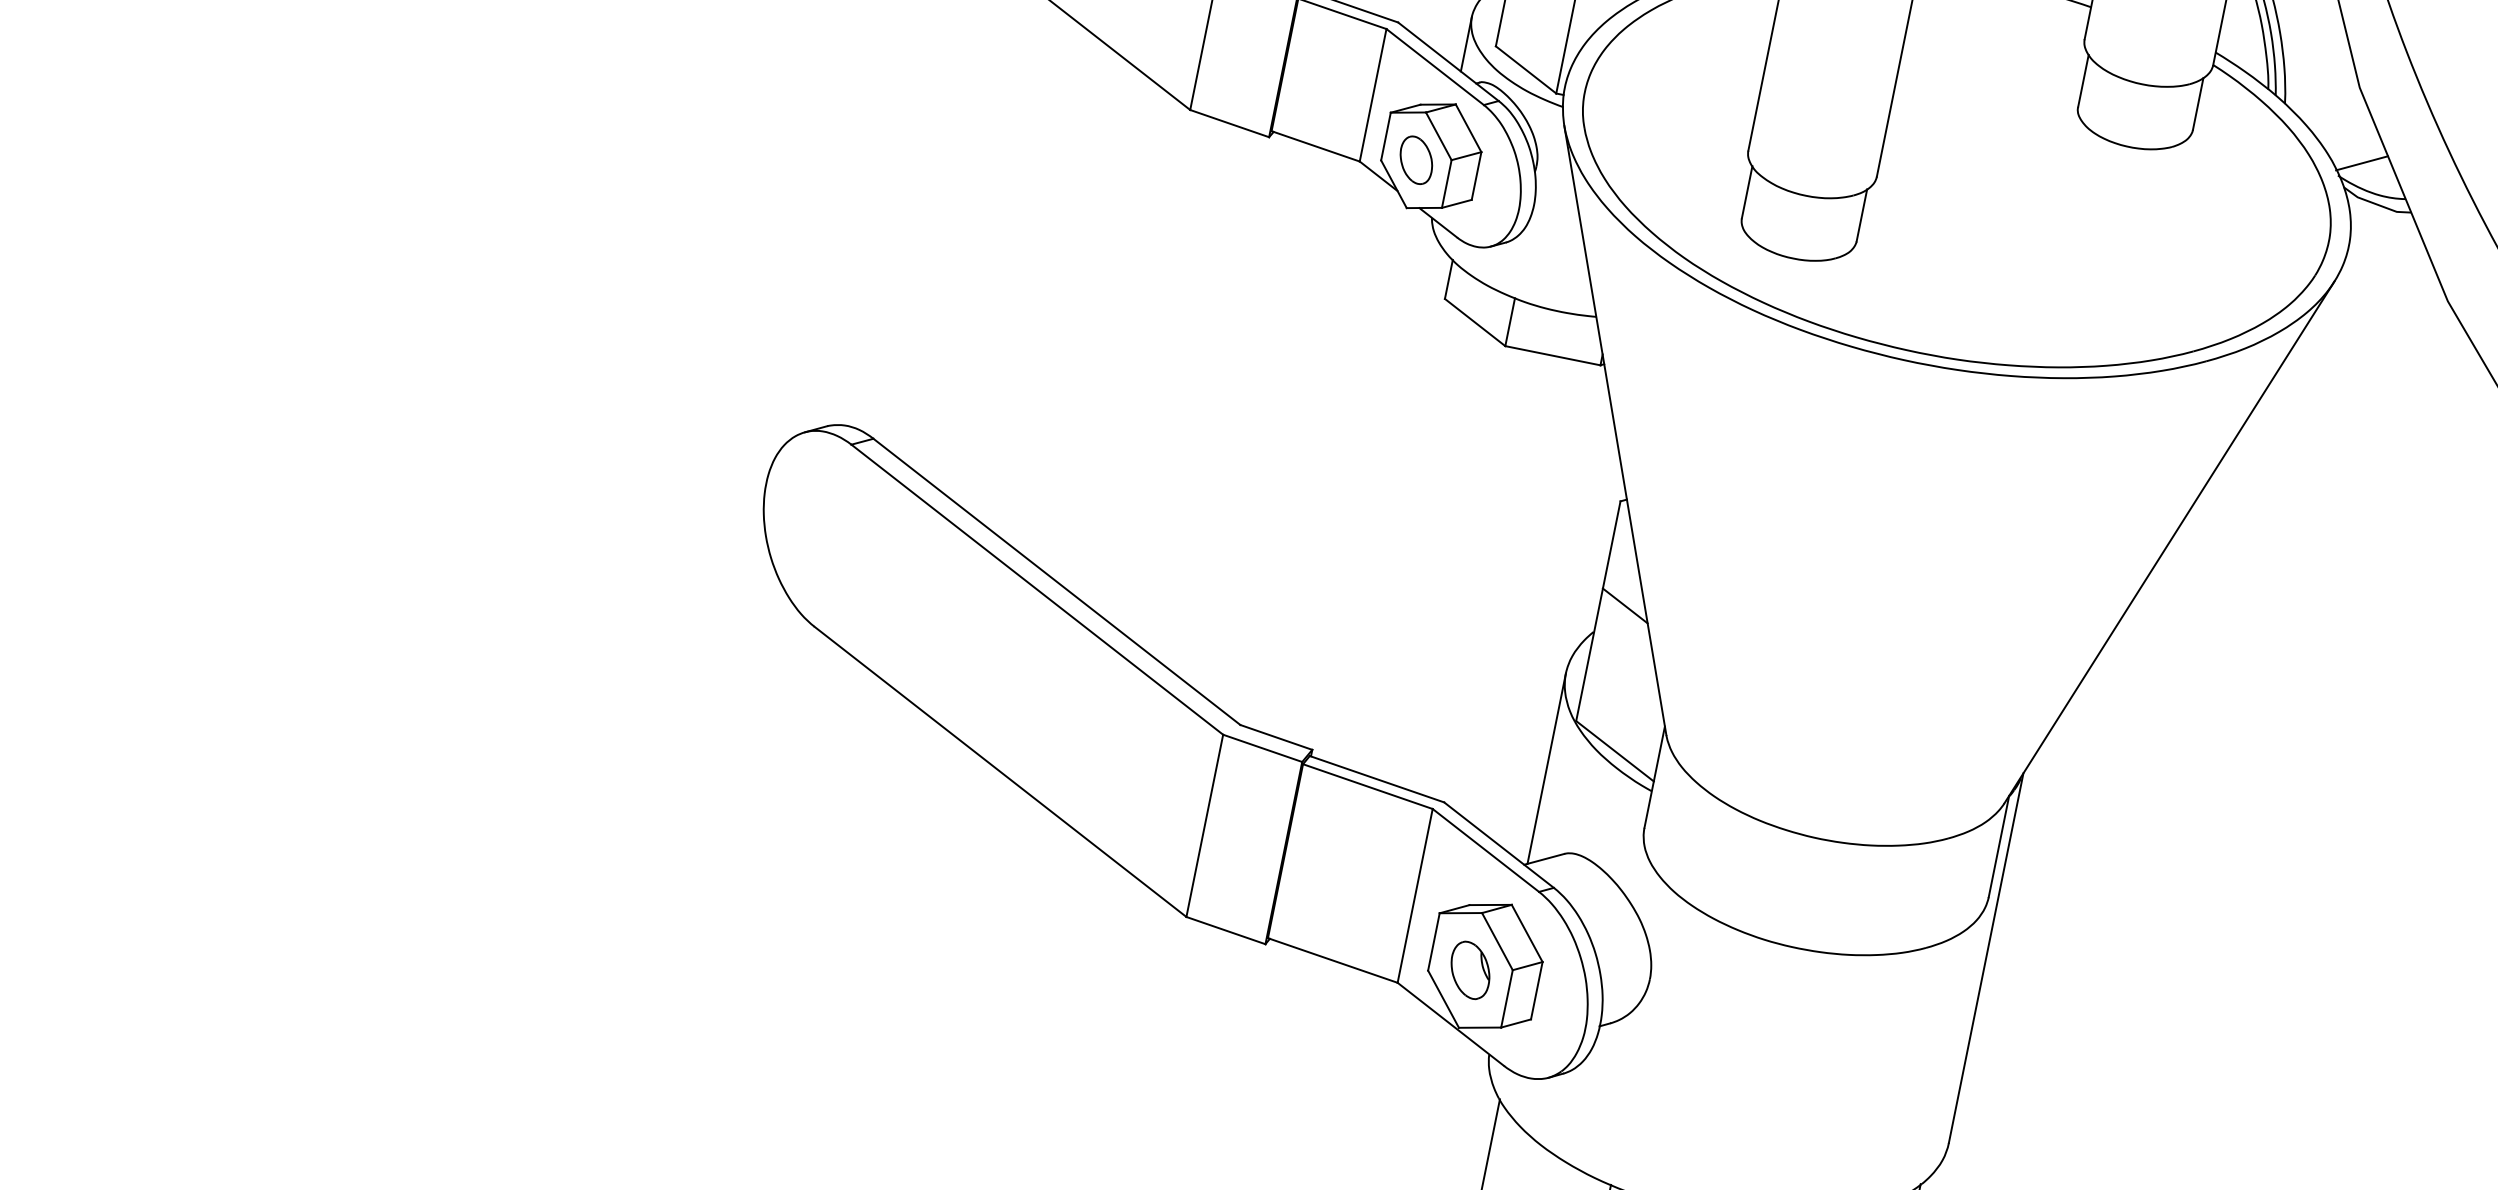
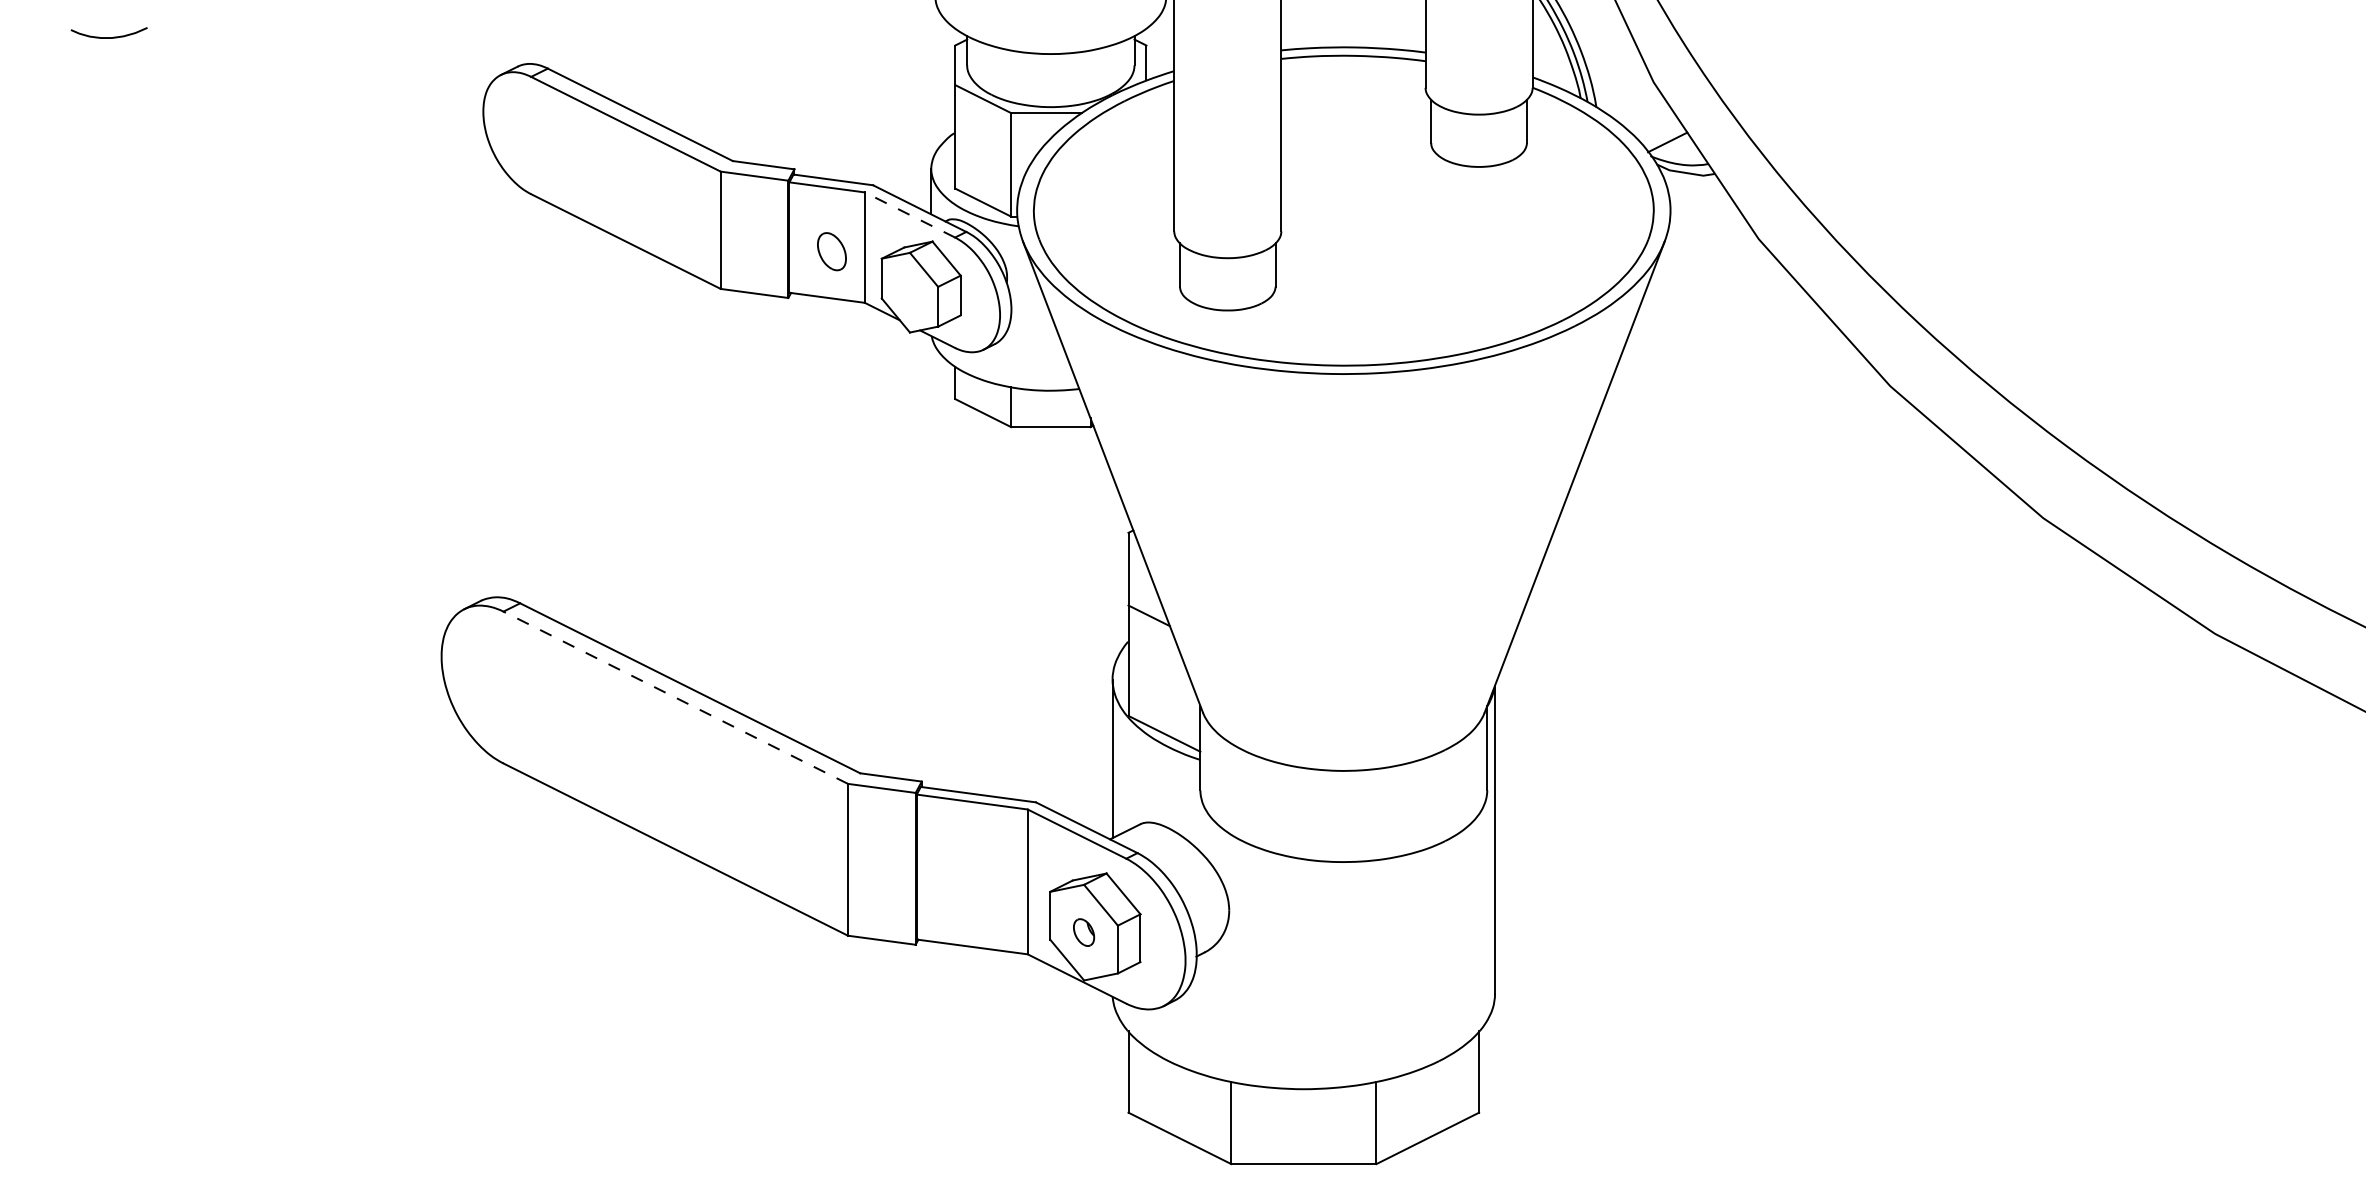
line: (1434, 66) -> (909, 214), solid -> dashed
part: (1415, 159) -> (831, 251), moved
line: (1037, 589) -> (675, 697), solid -> dashed
part: (1469, 970) -> (1083, 932), size x0.6

